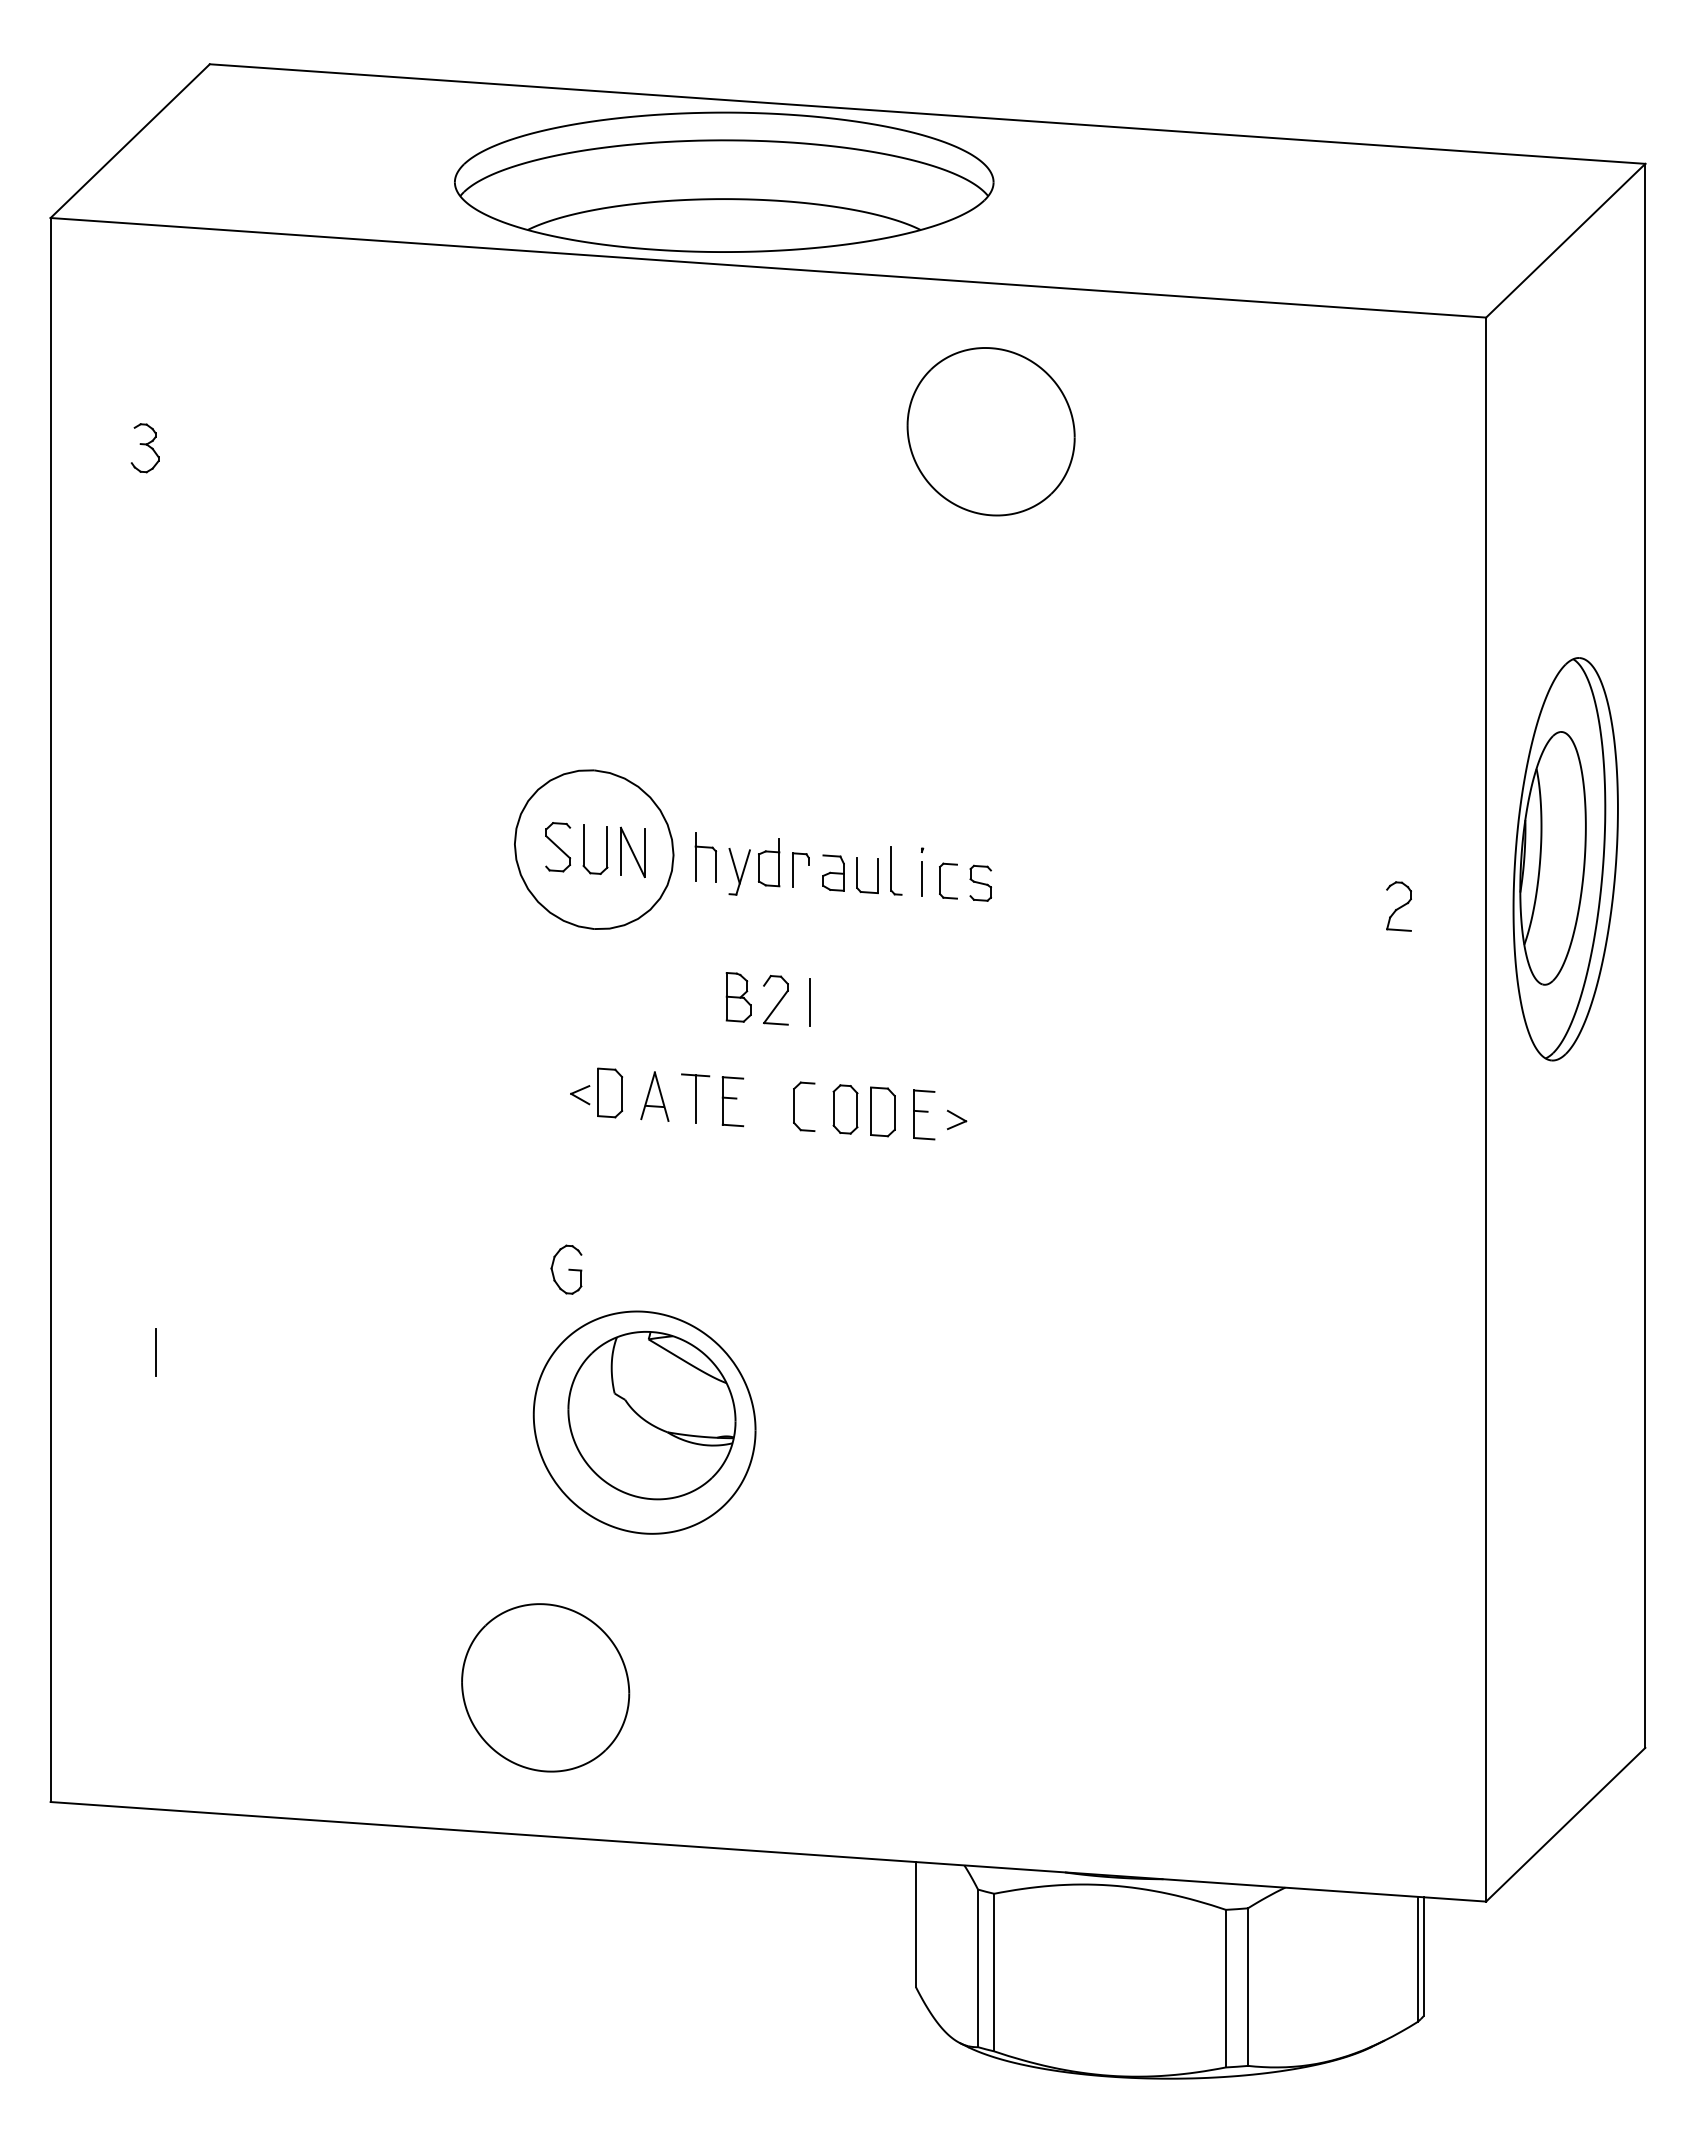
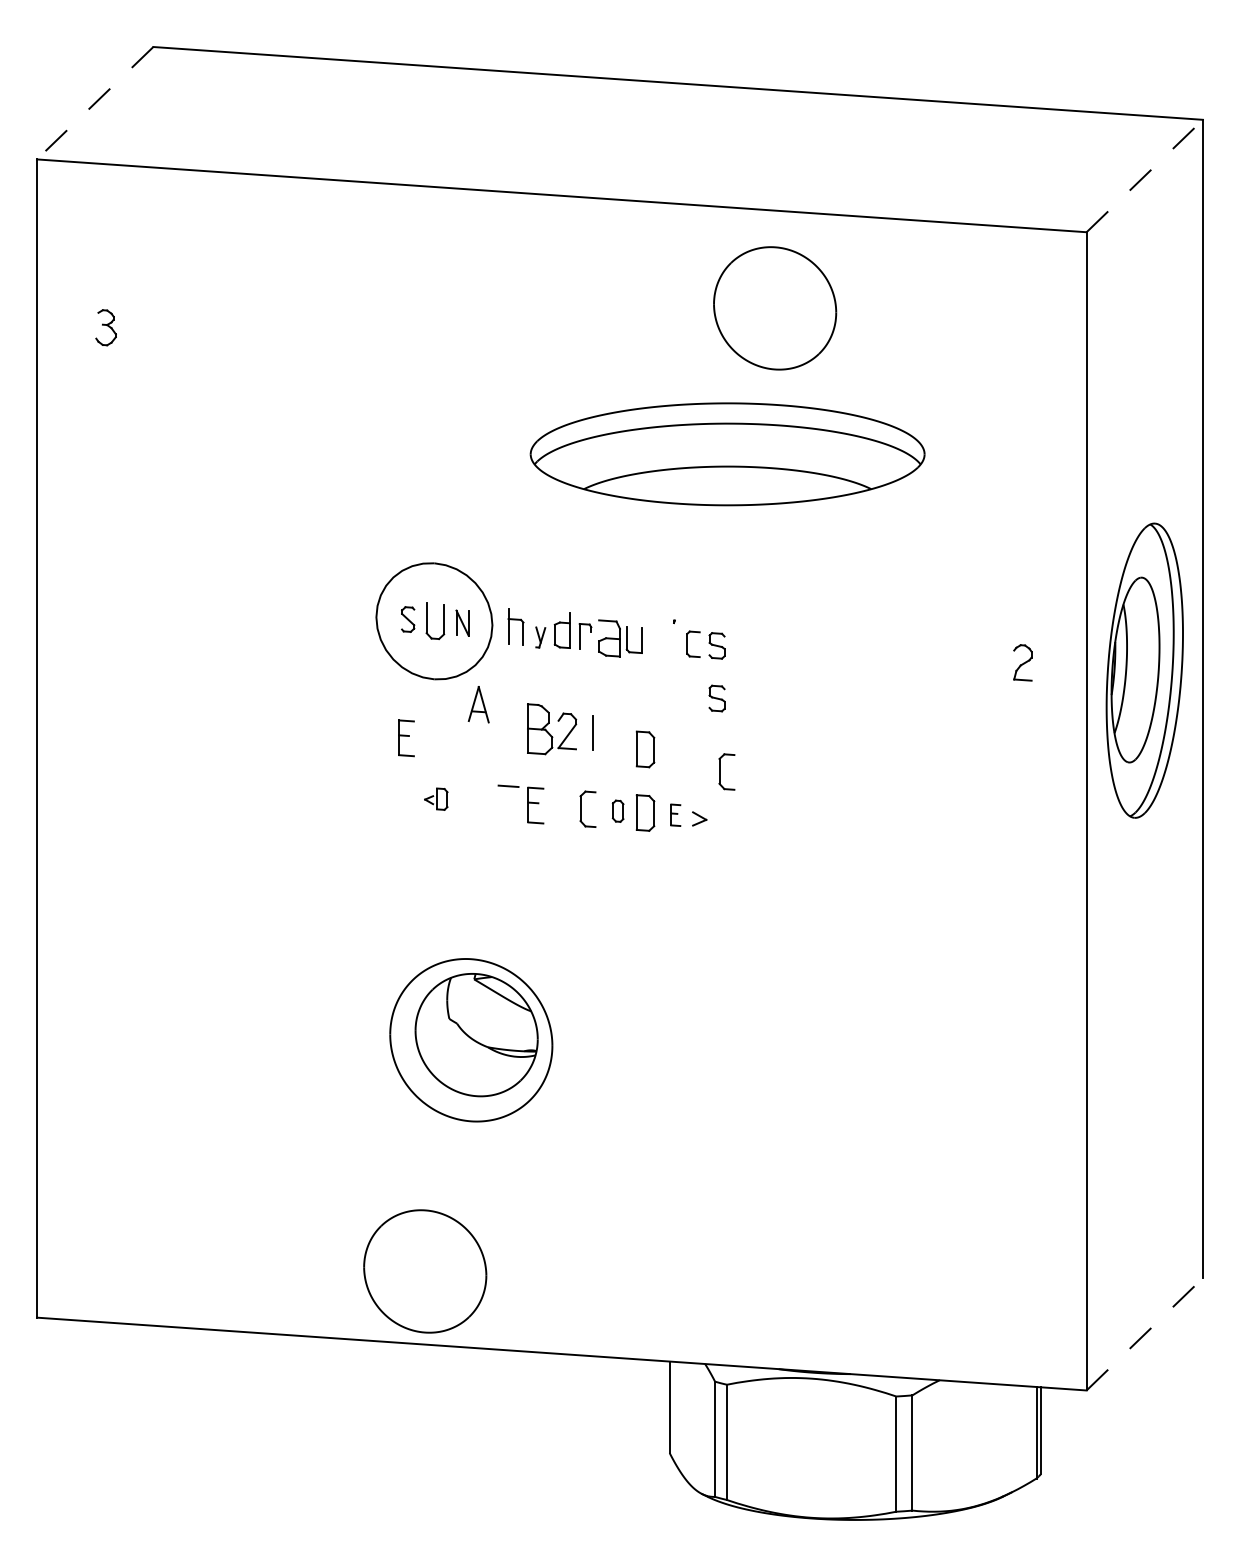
line: (130, 141) -> (95, 103), solid -> dashed
part: (724, 181) -> (727, 453), moved
line: (1565, 240) -> (1144, 175), solid -> dashed
part: (990, 431) -> (774, 308), moved
part: (558, 847) -> (408, 619), size x0.7
part: (632, 851) -> (462, 622), size x0.7
part: (1565, 859) -> (1144, 670), moved
part: (896, 870) -> (655, 636), removed
part: (739, 871) -> (540, 637), size x0.6
part: (833, 872) -> (609, 637), size x1.4
line: (921, 879) -> (673, 643), removed
part: (980, 954) -> (716, 697), added
part: (738, 997) -> (539, 729), size x1.4
part: (555, 1009) -> (406, 738), added
part: (882, 1024) -> (645, 749), added
part: (984, 1055) -> (719, 771), added
part: (596, 1092) -> (436, 798), size x0.6
part: (654, 1096) -> (478, 704), moved
line: (695, 1098) -> (508, 803), removed
part: (845, 1109) -> (618, 811), size x0.6
part: (924, 1114) -> (675, 814), size x0.6
part: (566, 1269) -> (414, 928), removed
line: (155, 1352) -> (113, 988), removed
part: (545, 1687) -> (425, 1271), moved
line: (1565, 1824) -> (1144, 1334), solid -> dashed

